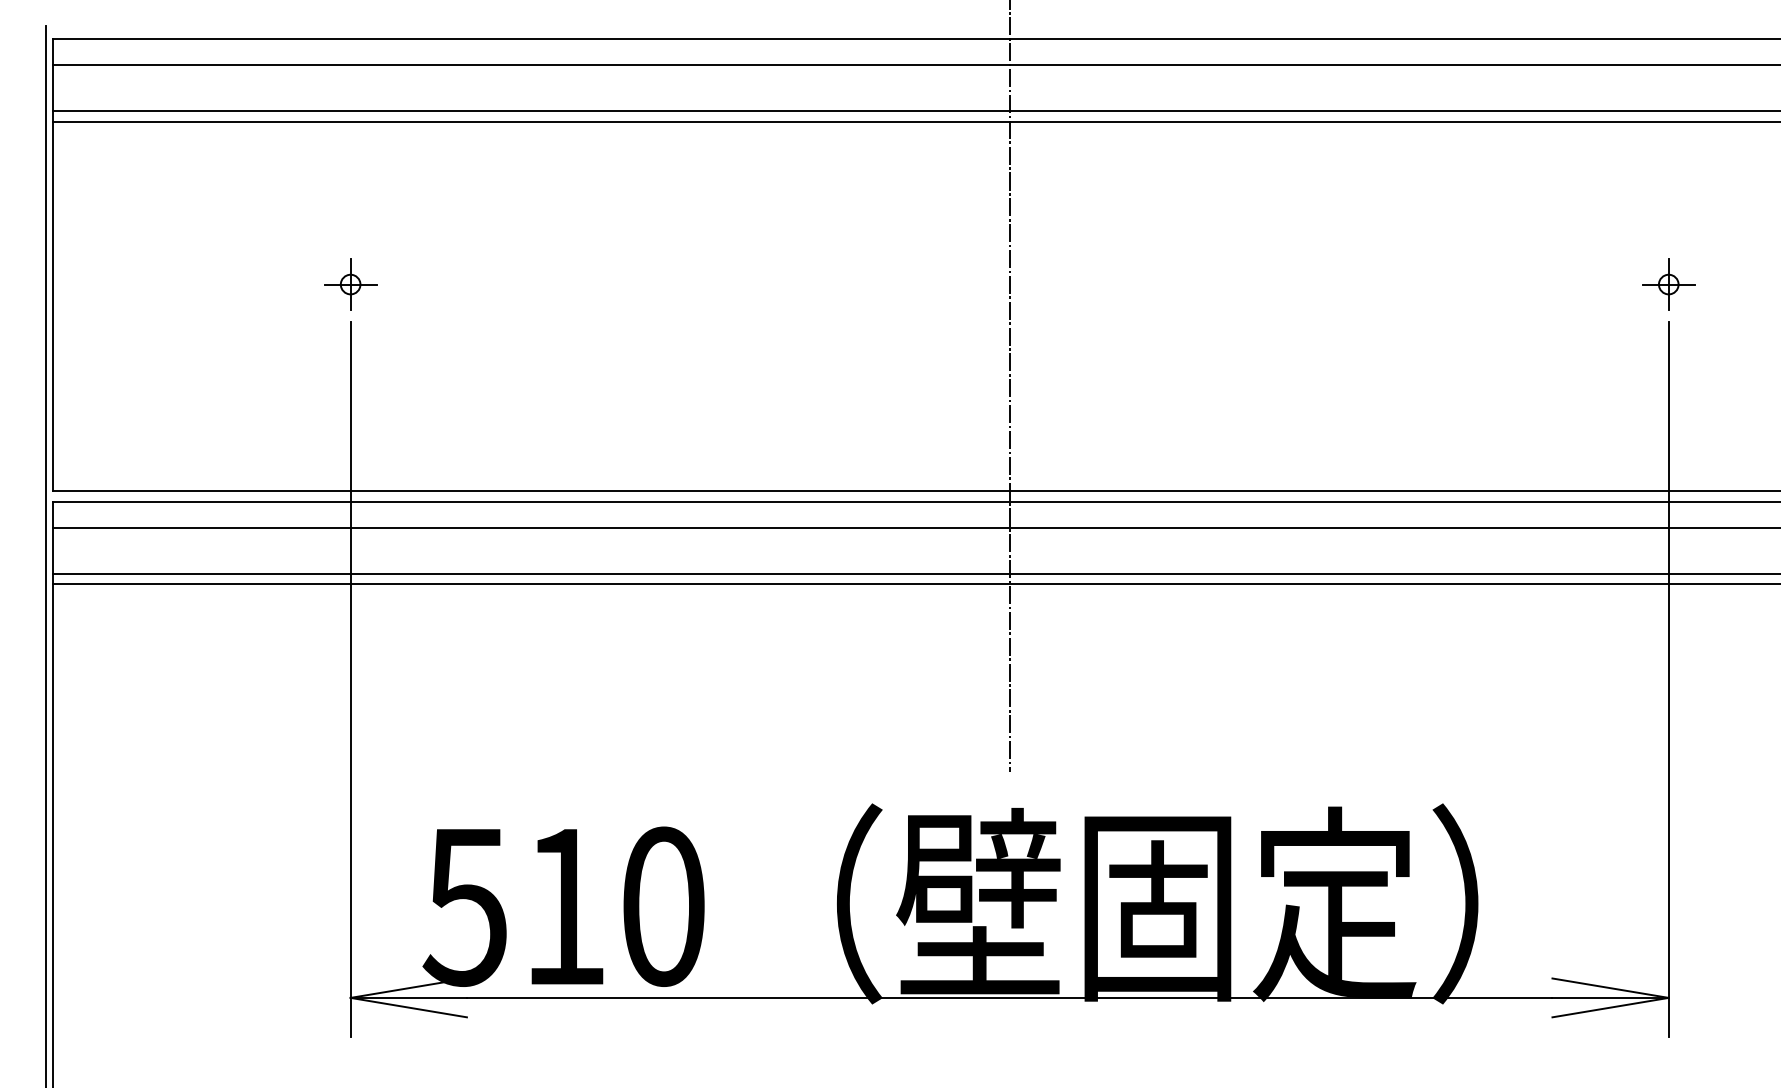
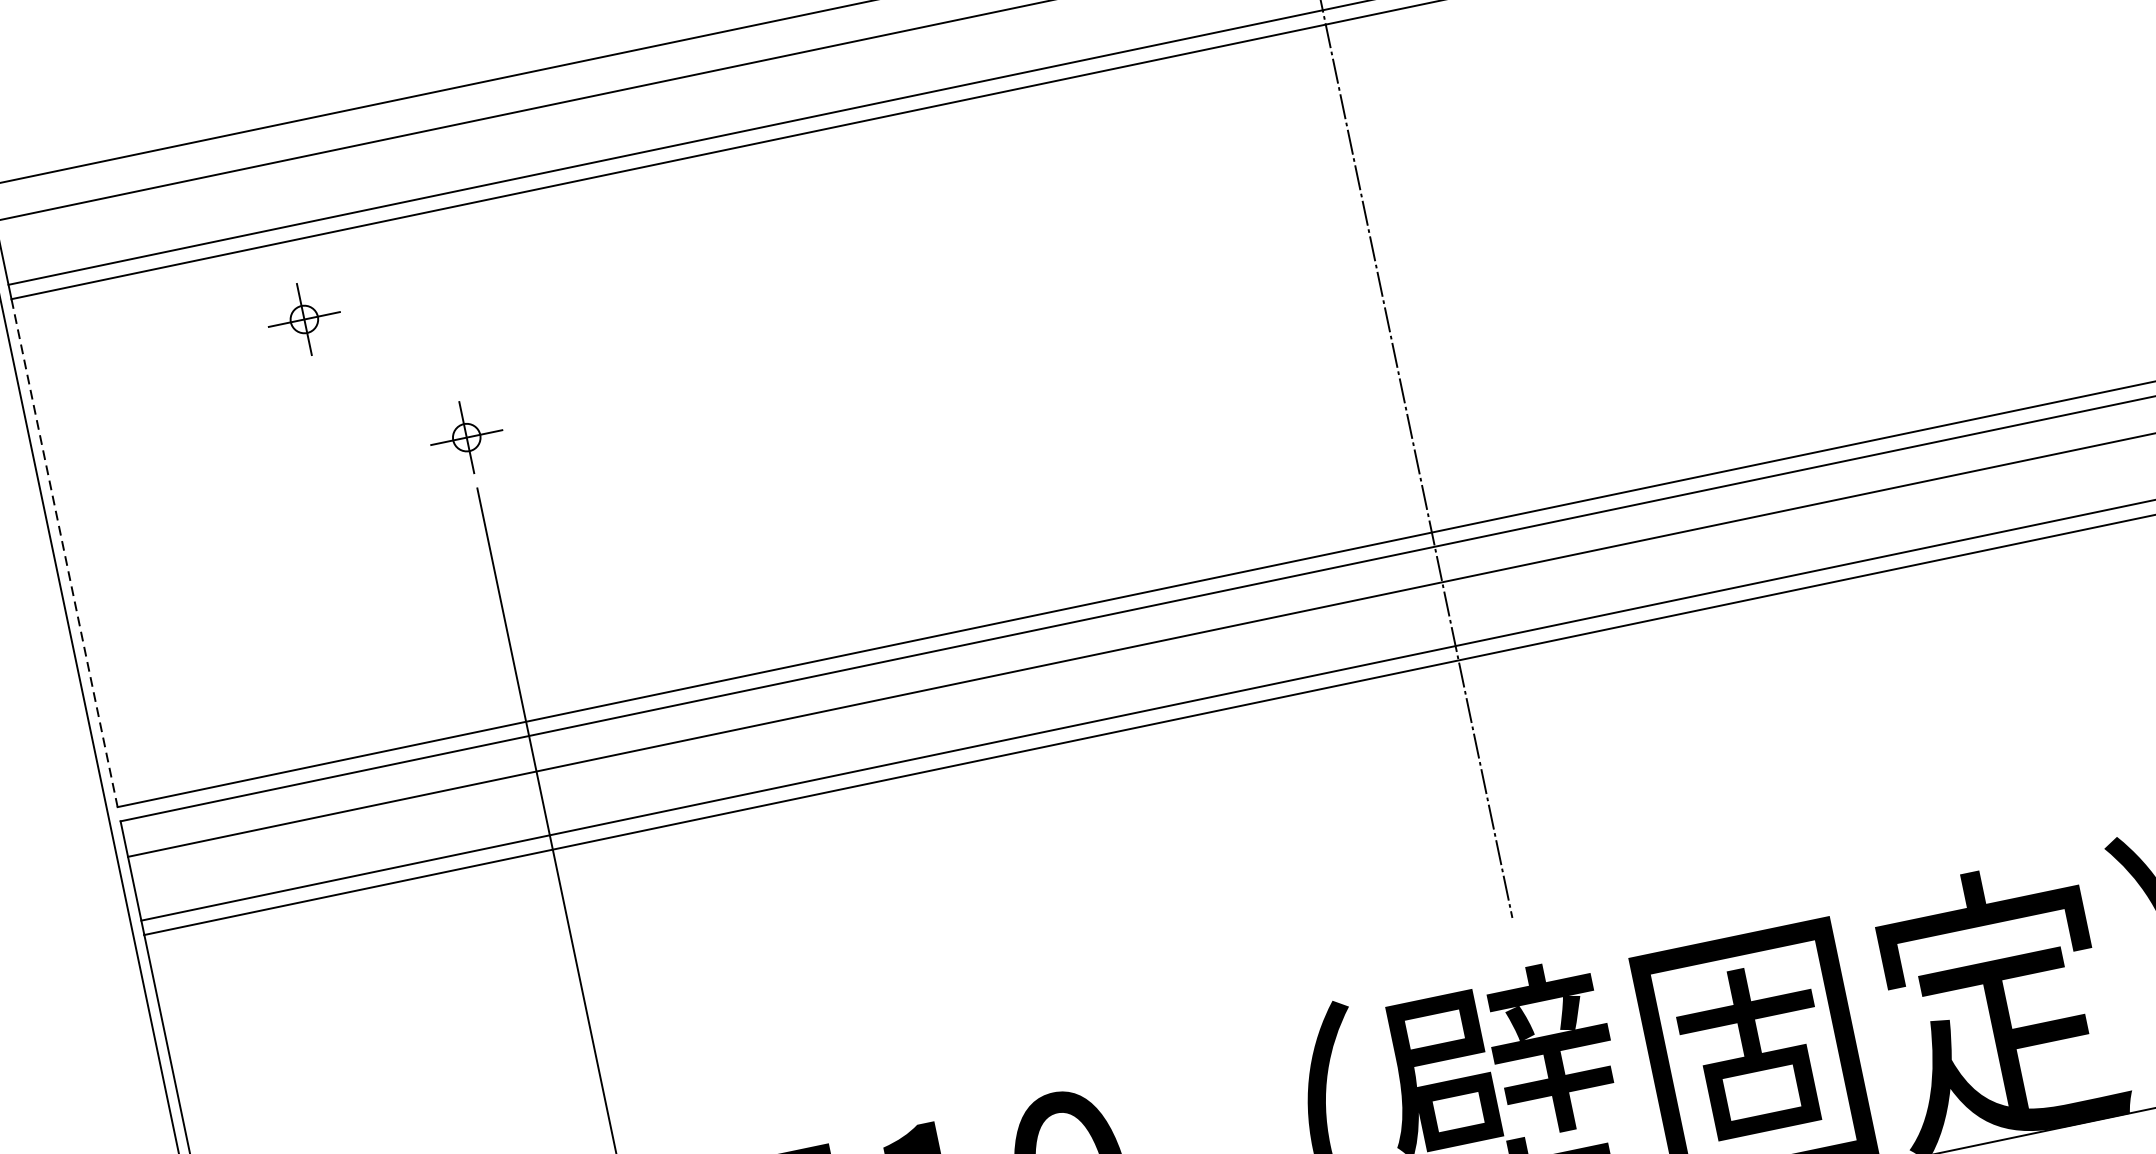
part: (254, 178) -> (304, 319), added
line: (53, 306) -> (64, 553), solid -> dashed

